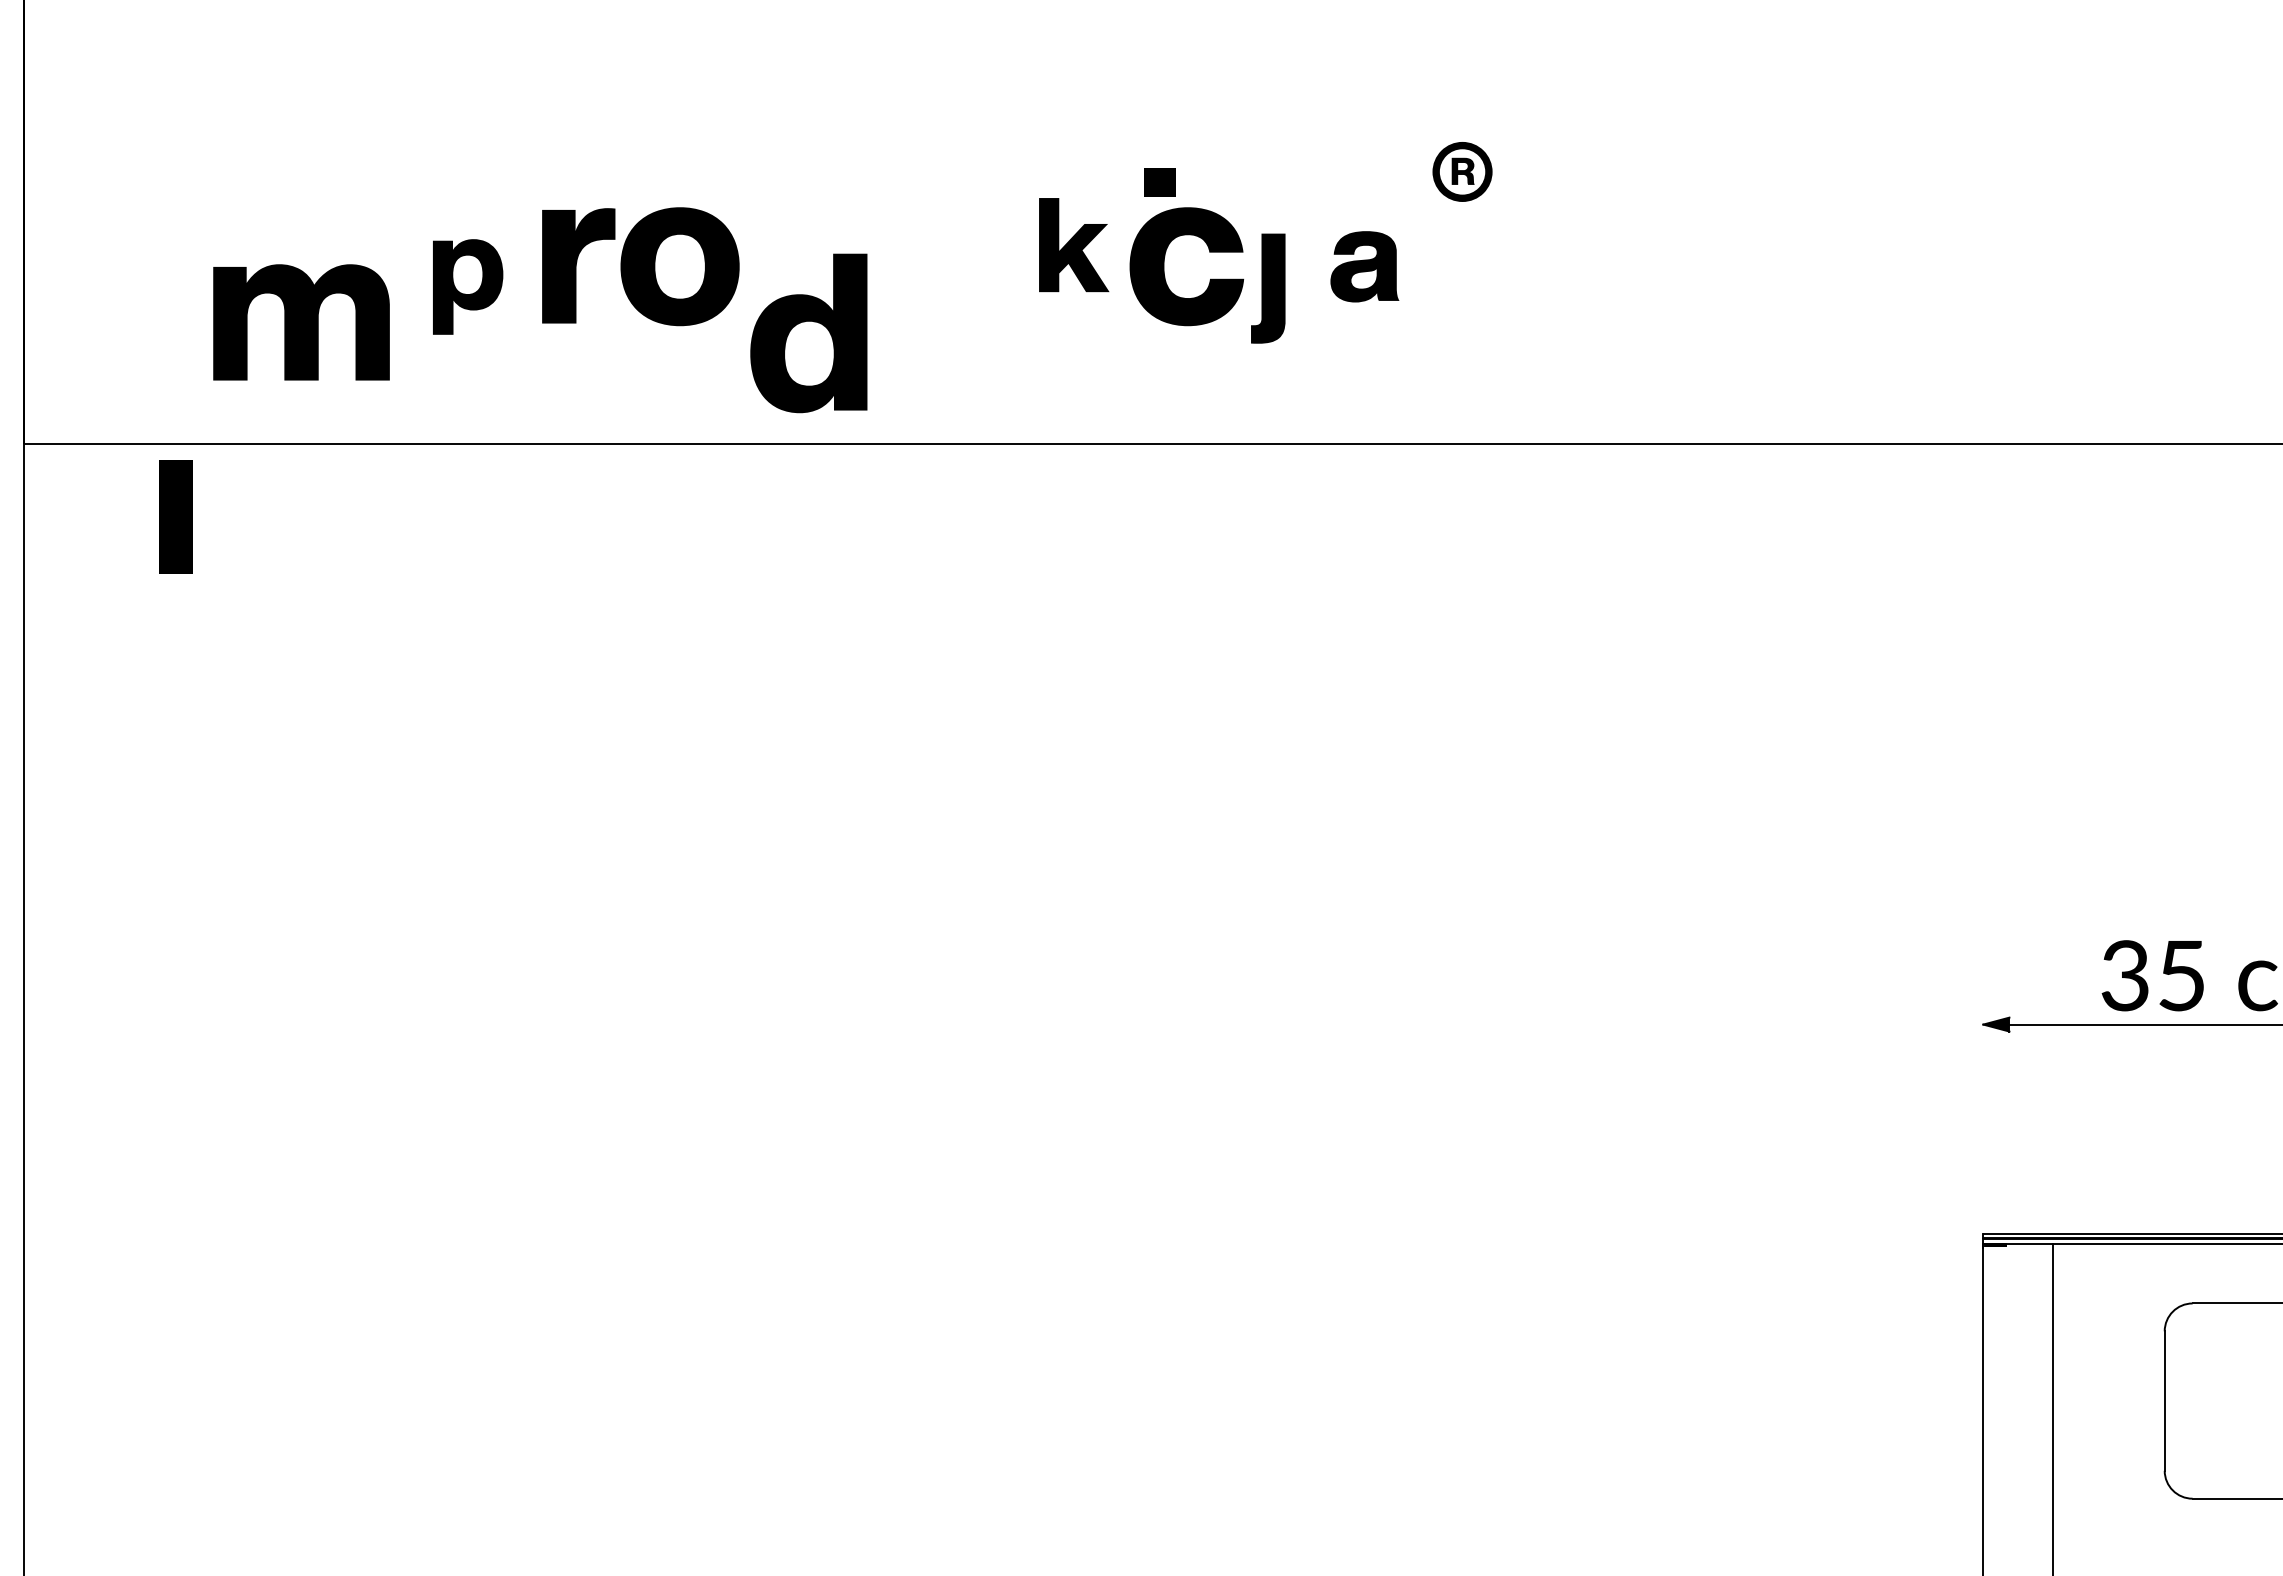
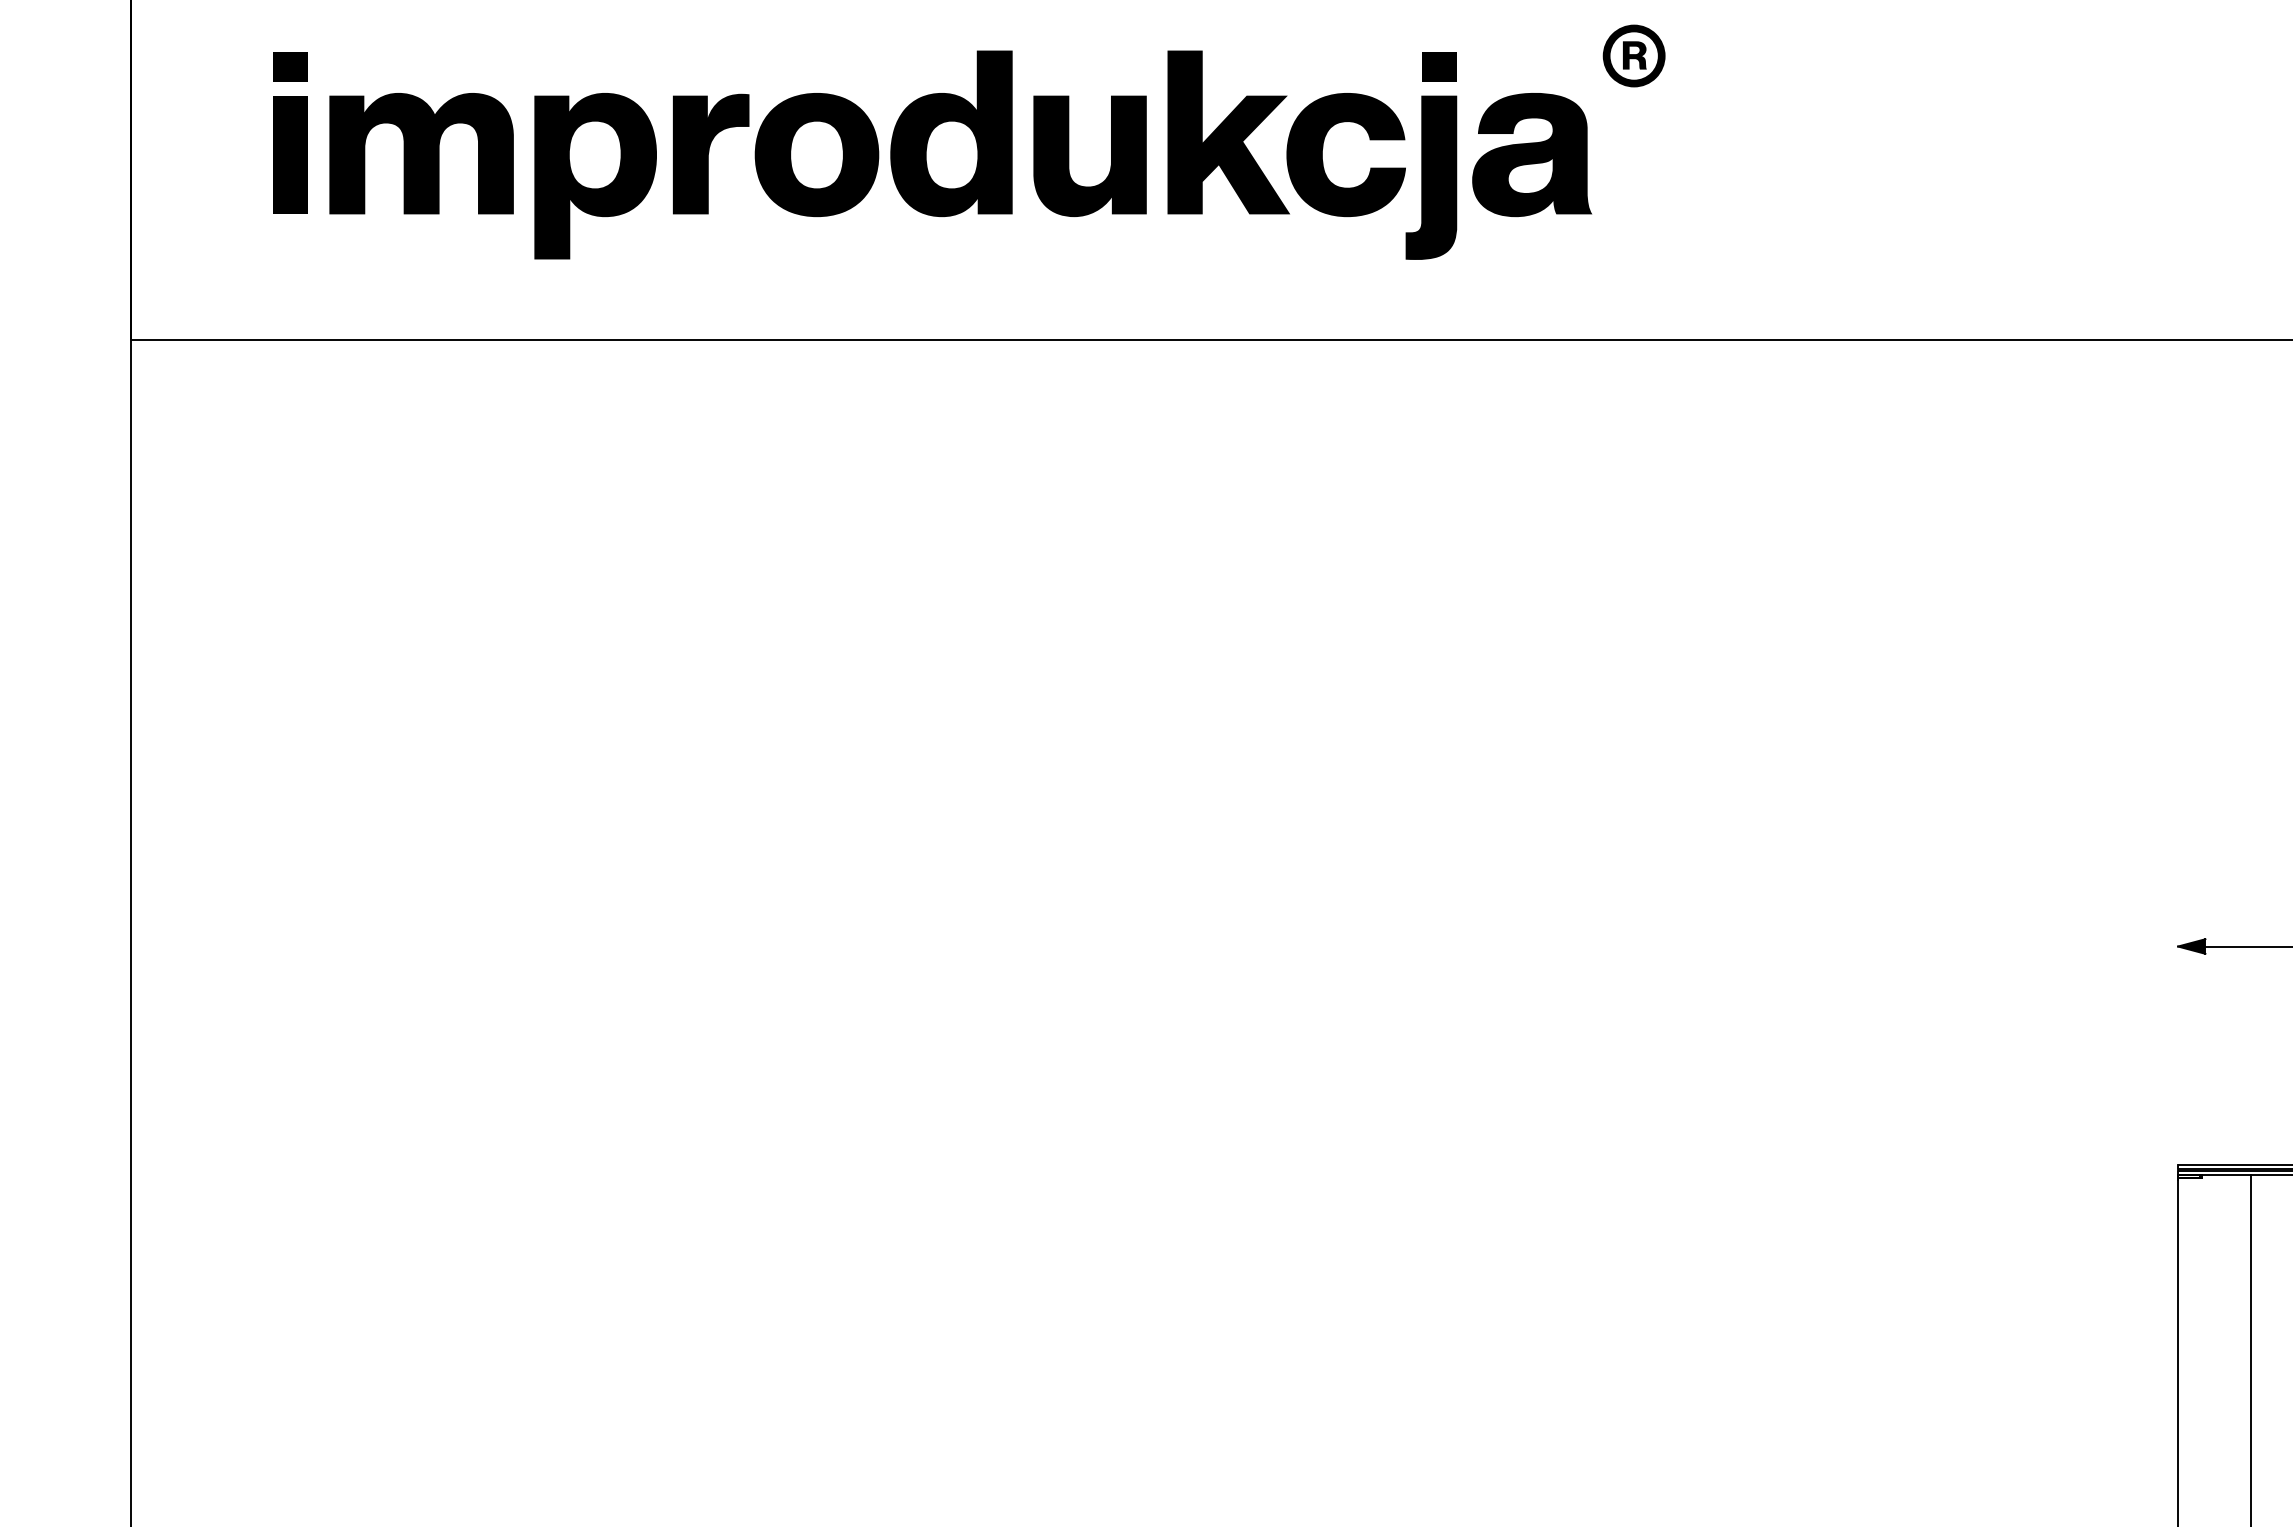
fill: (175, 181) -> (289, 66), added
part: (1159, 182) -> (1438, 67), moved
part: (1073, 244) -> (1227, 131), size x1.67
part: (1364, 266) -> (1531, 154), size x1.67
part: (921, 268) -> (1069, 156), added
part: (467, 286) -> (594, 175), size x1.67
part: (1267, 288) -> (1430, 177), size x1.43
part: (301, 322) -> (421, 153), moved
part: (808, 333) -> (951, 133), moved
part: (175, 516) -> (289, 154), moved

